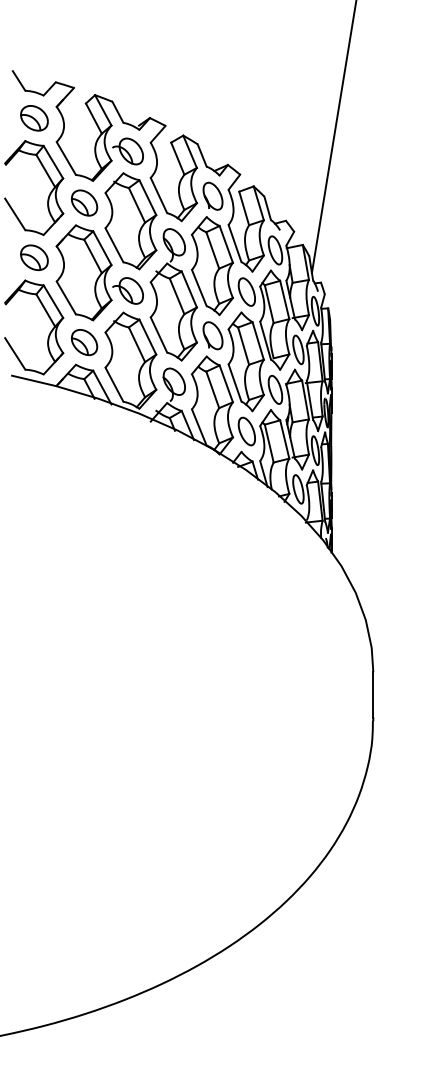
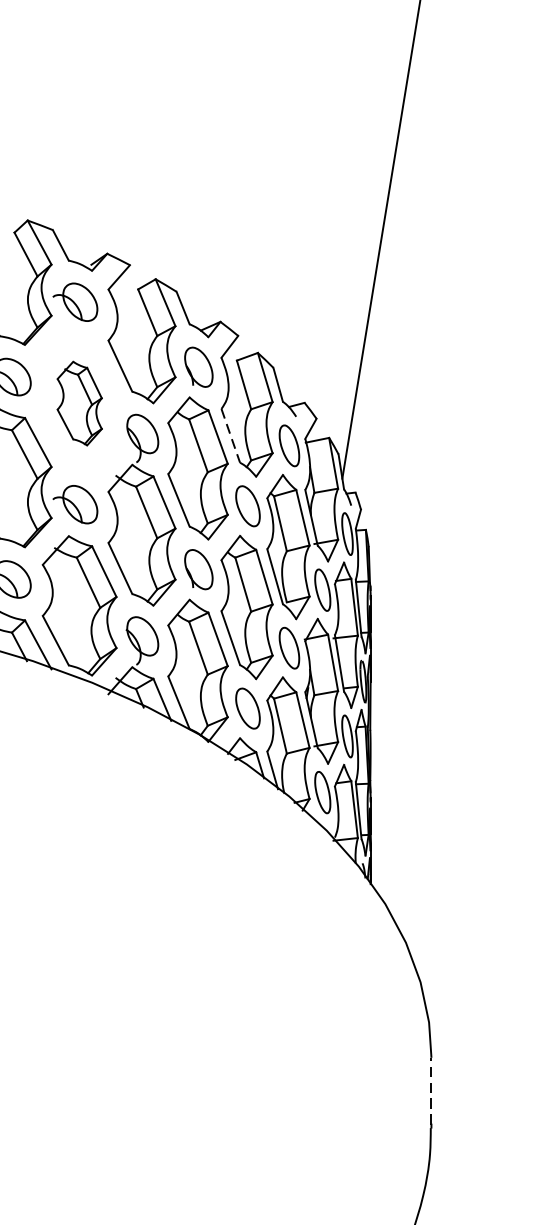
part: (130, 221) -> (79, 403), size x0.6
line: (235, 243) -> (231, 435), solid -> dashed
line: (373, 694) -> (431, 1090), solid -> dashed

